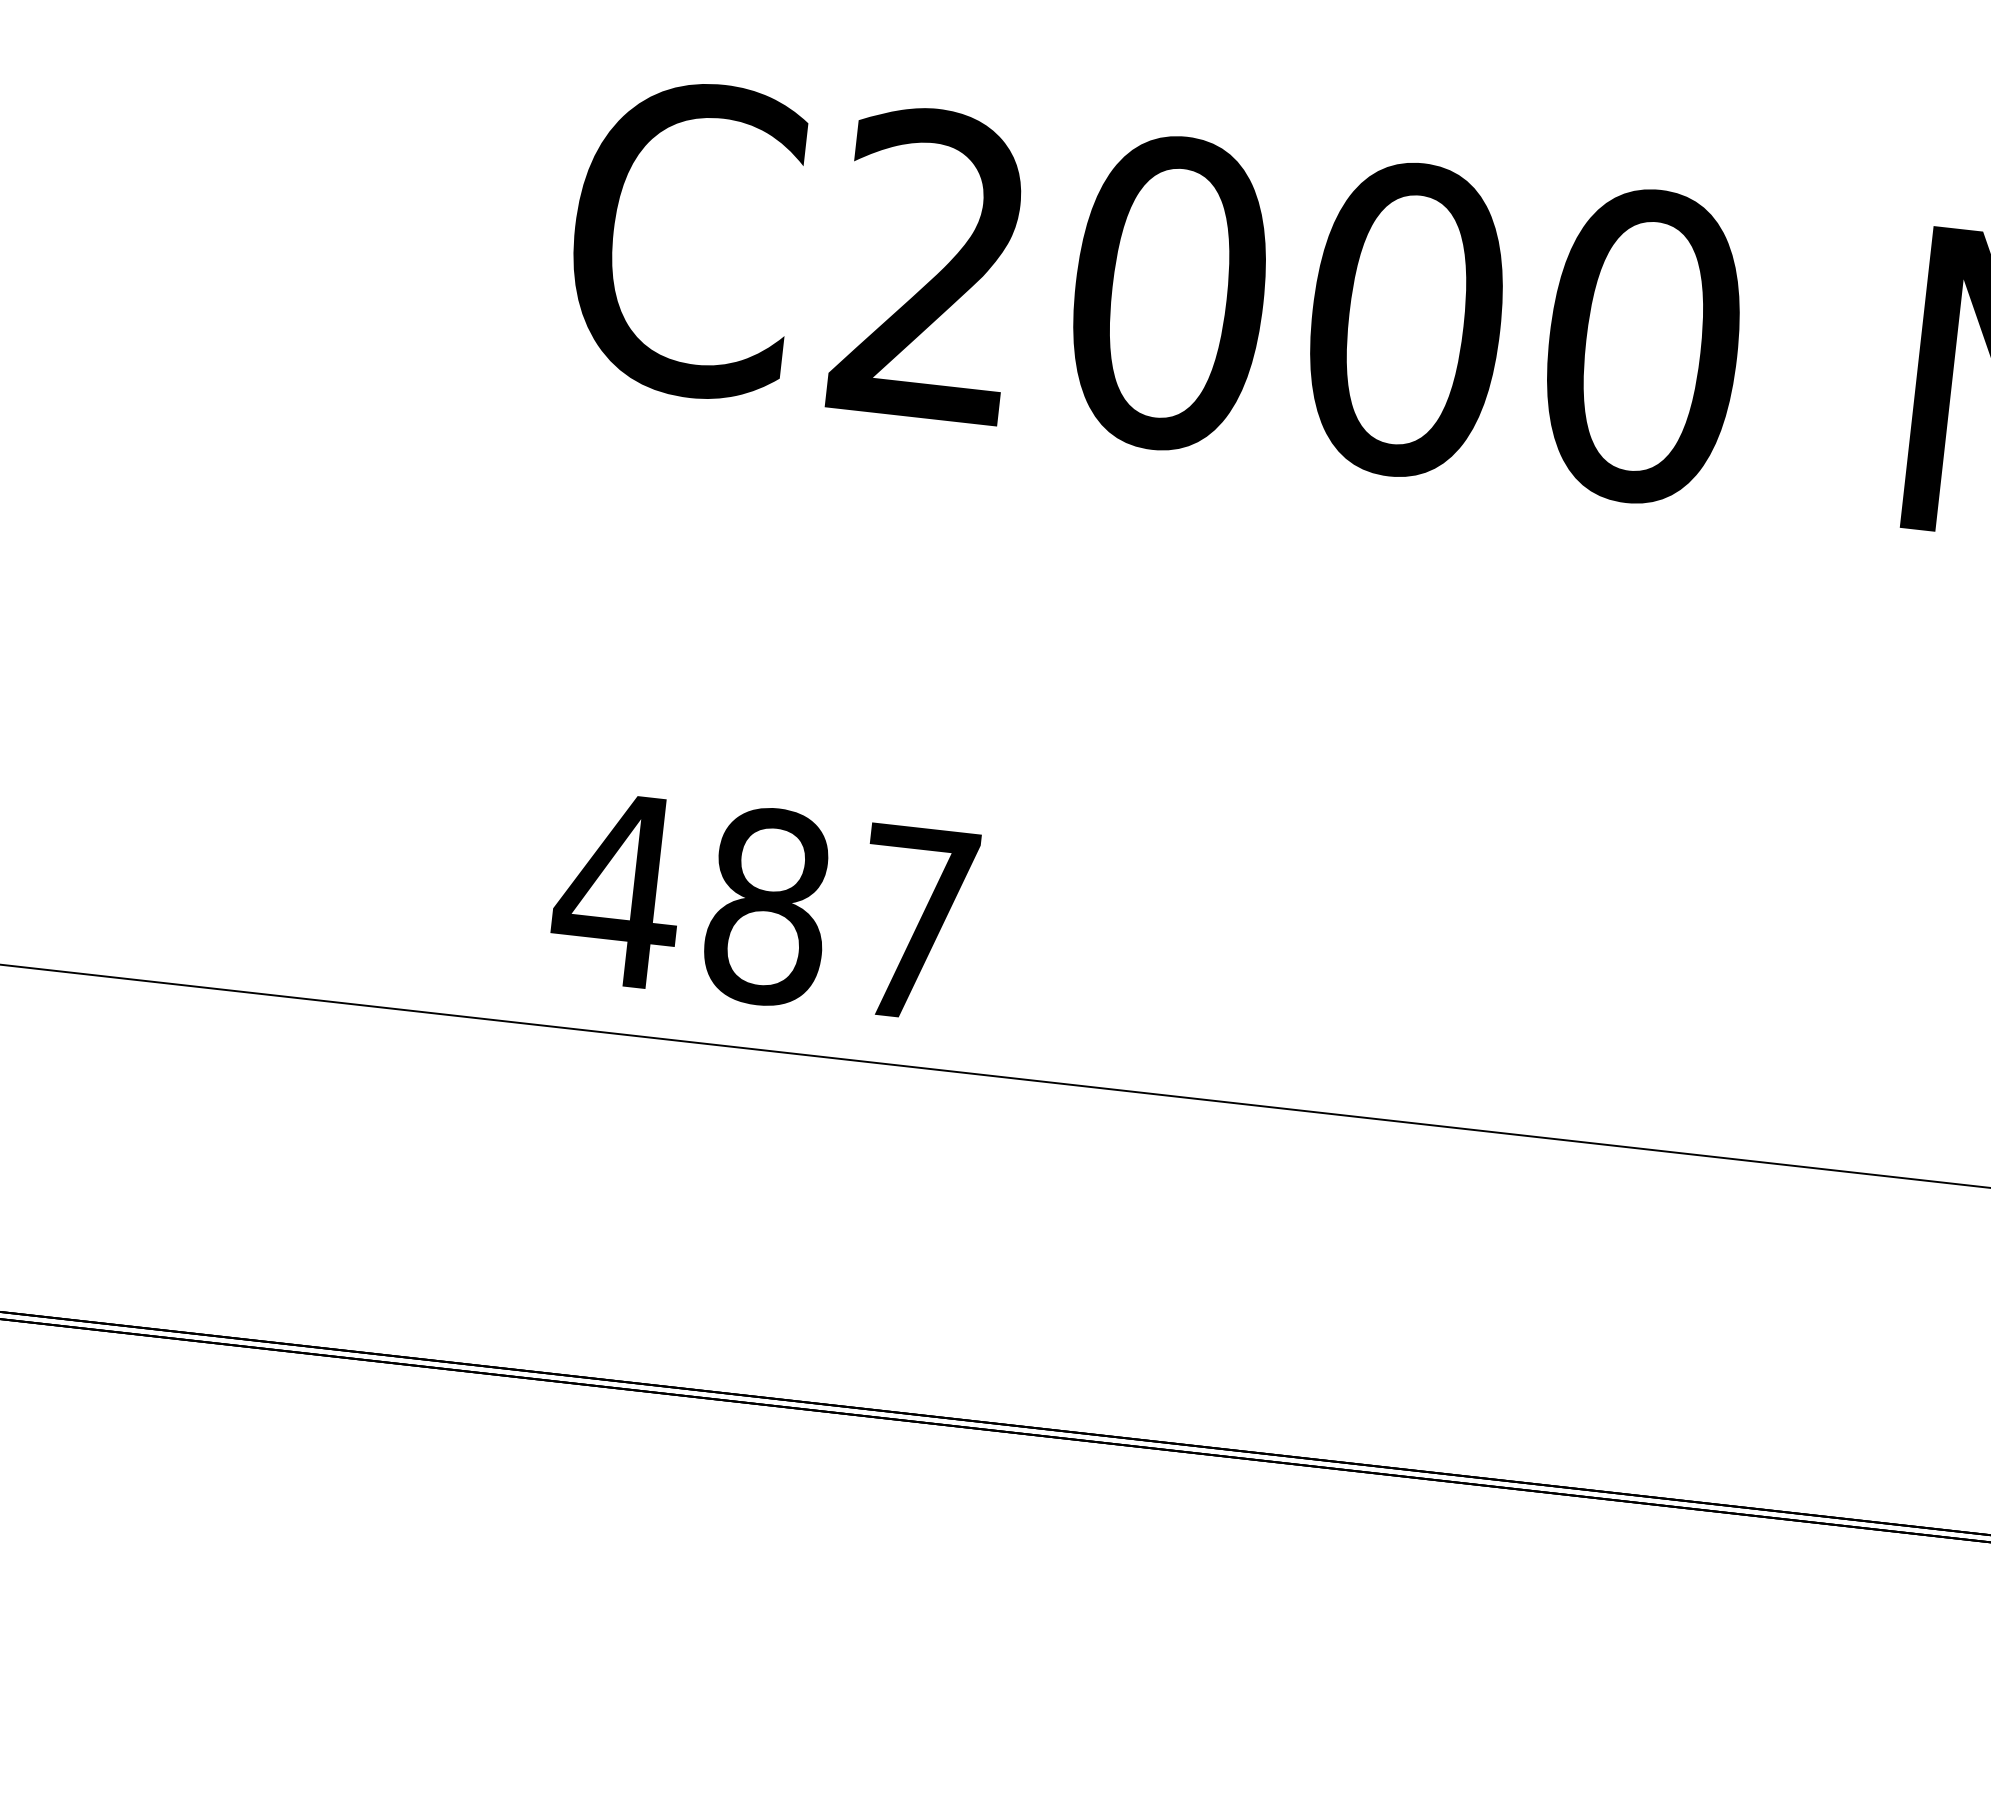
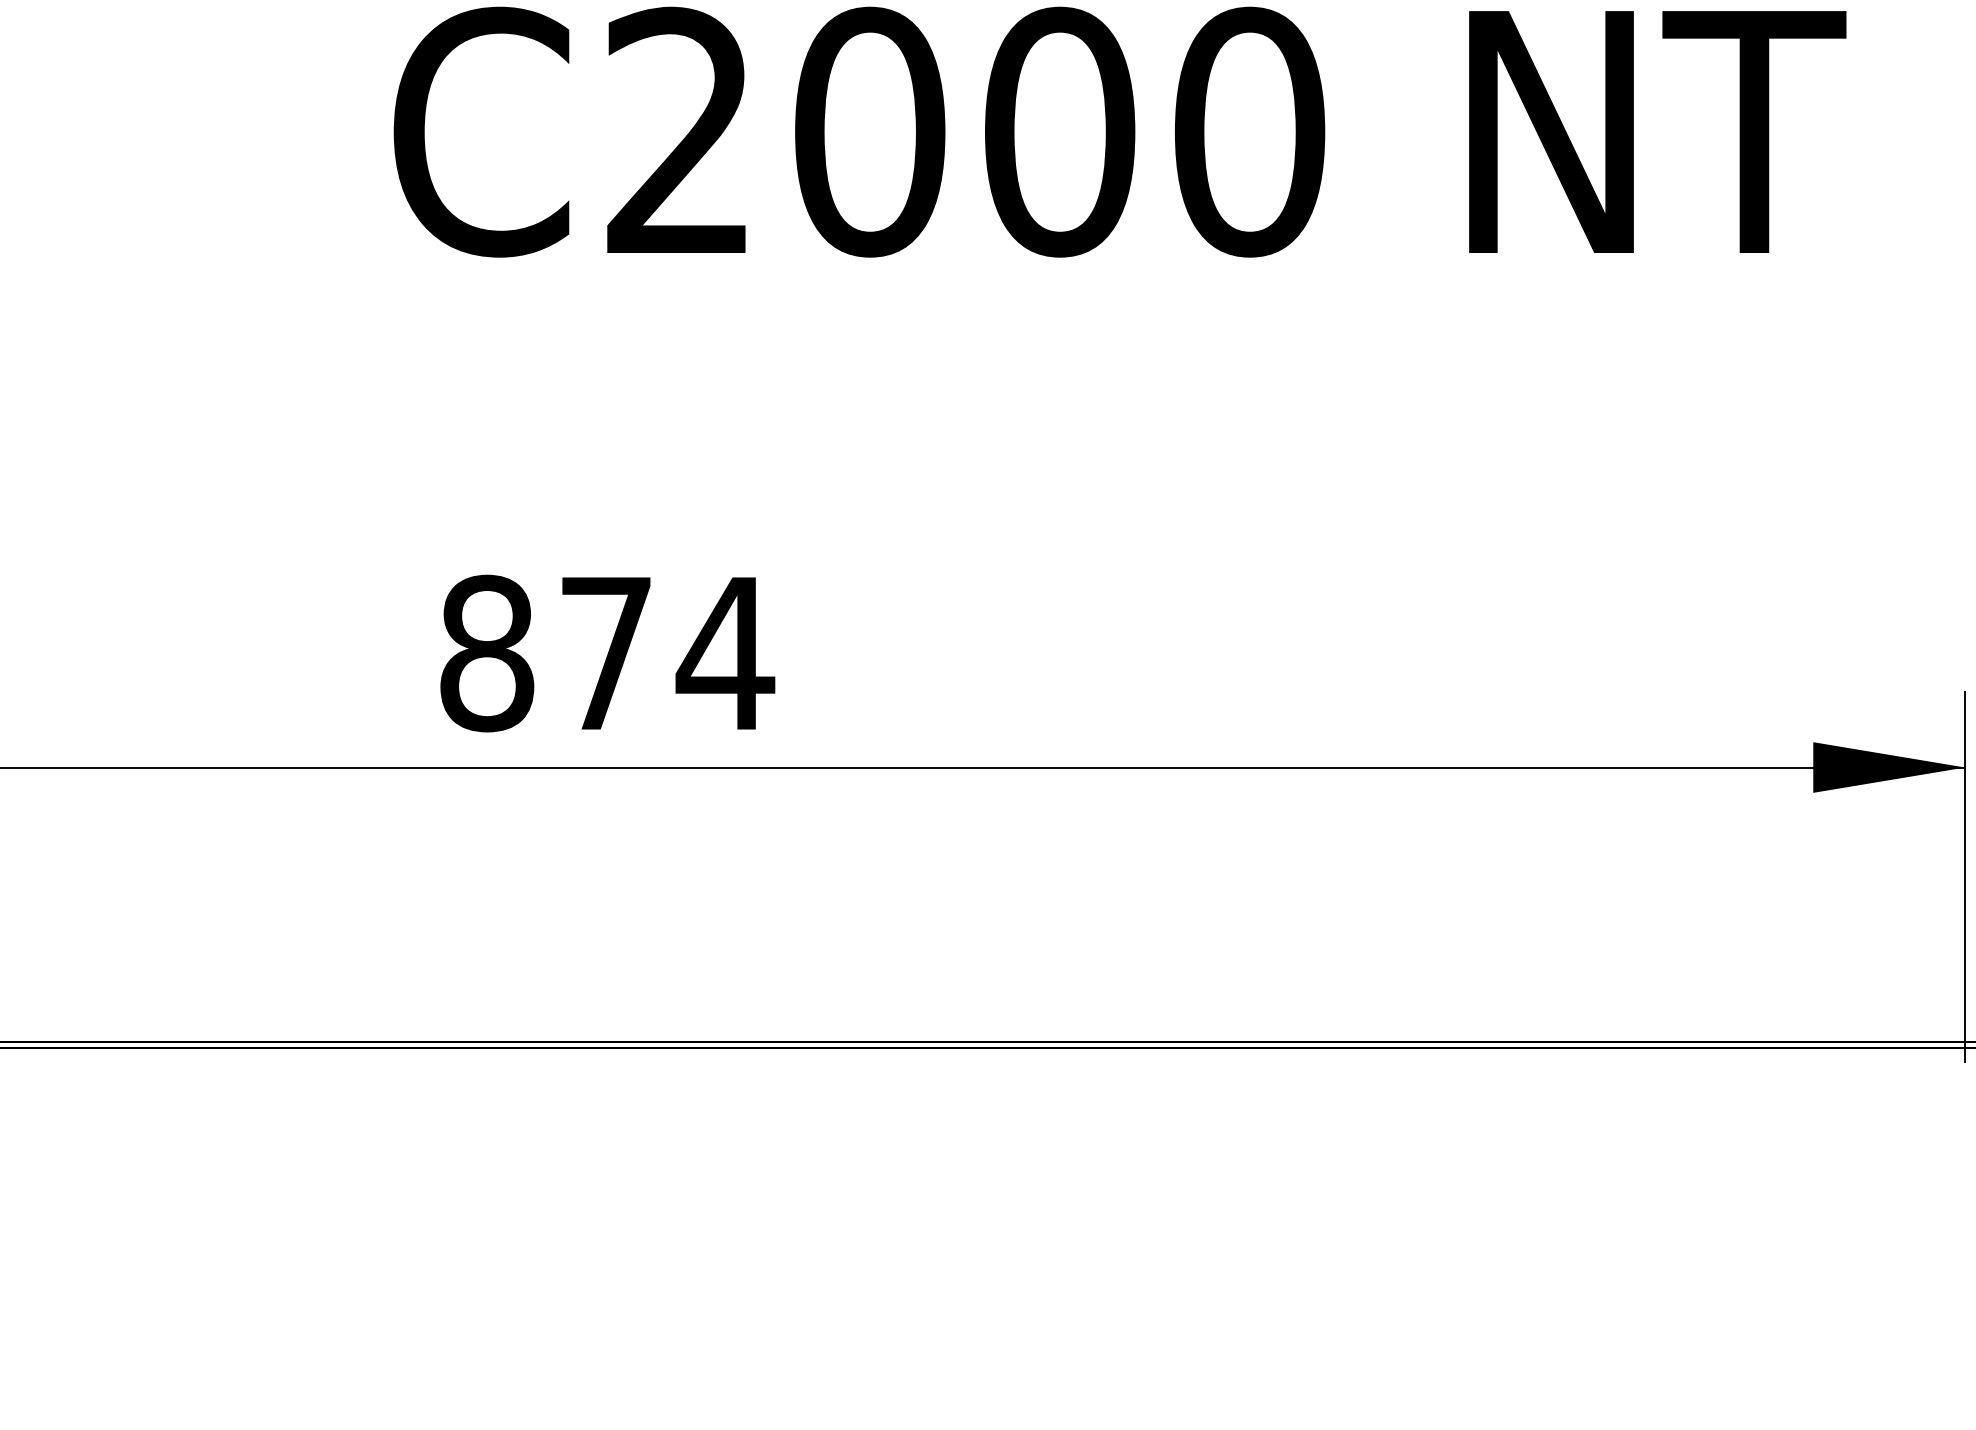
text: (766, 906) -> (605, 653), 487 -> 874

